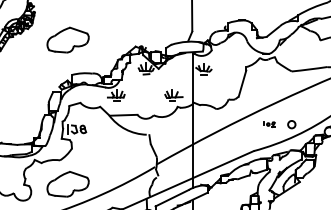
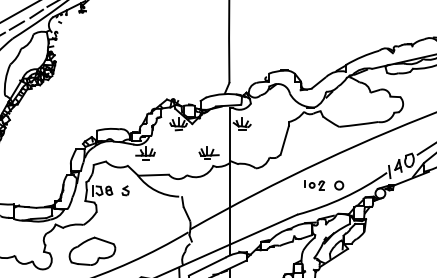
part: (68, 39) -> (92, 91), removed
part: (269, 124) -> (314, 185), size x1.67
part: (98, 129) -> (125, 190), added

